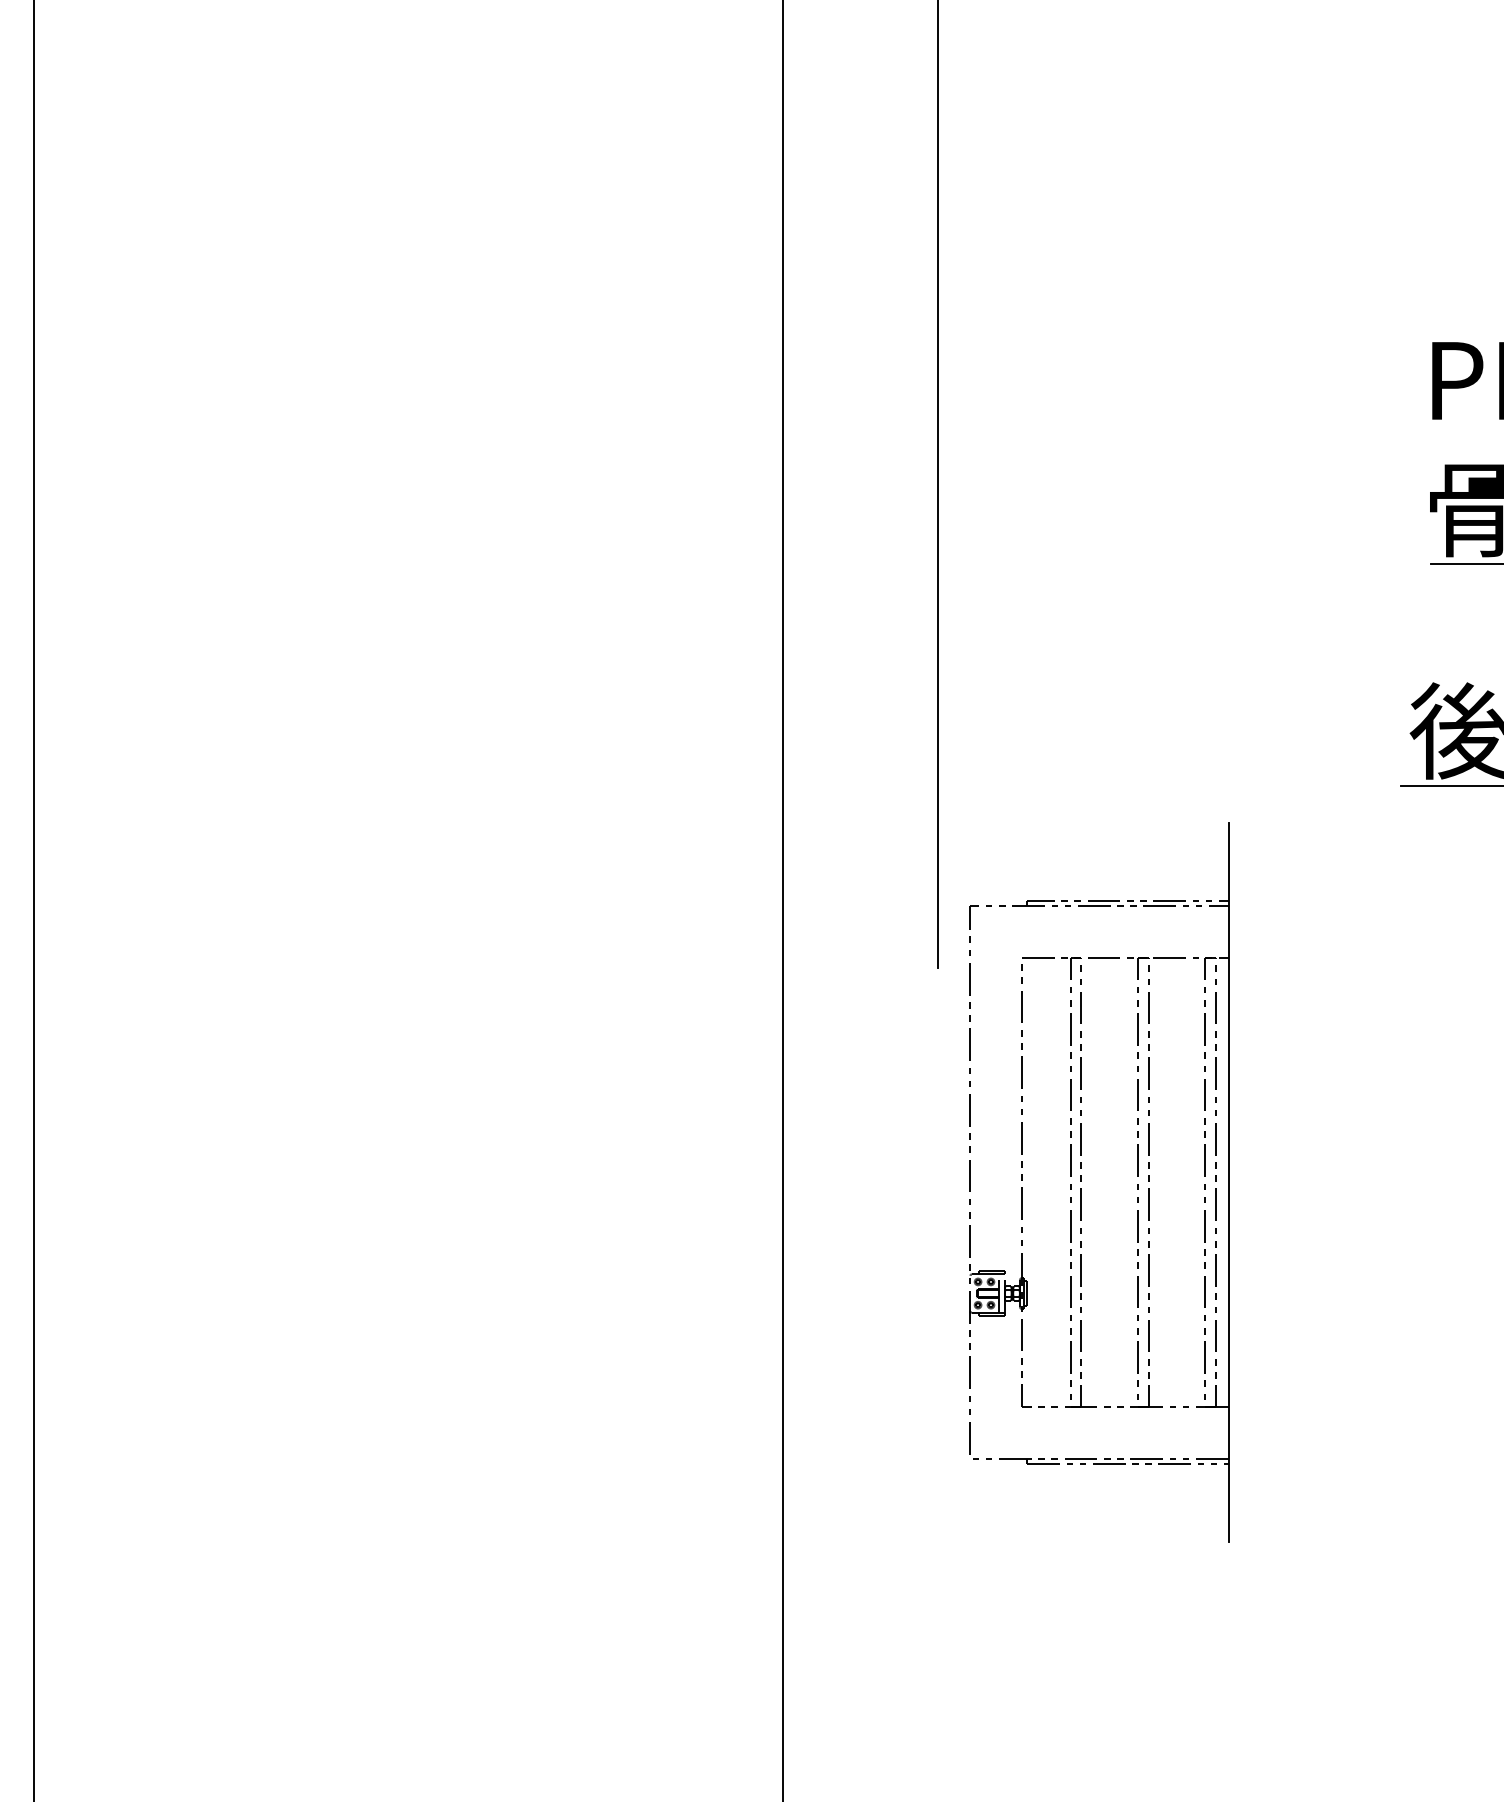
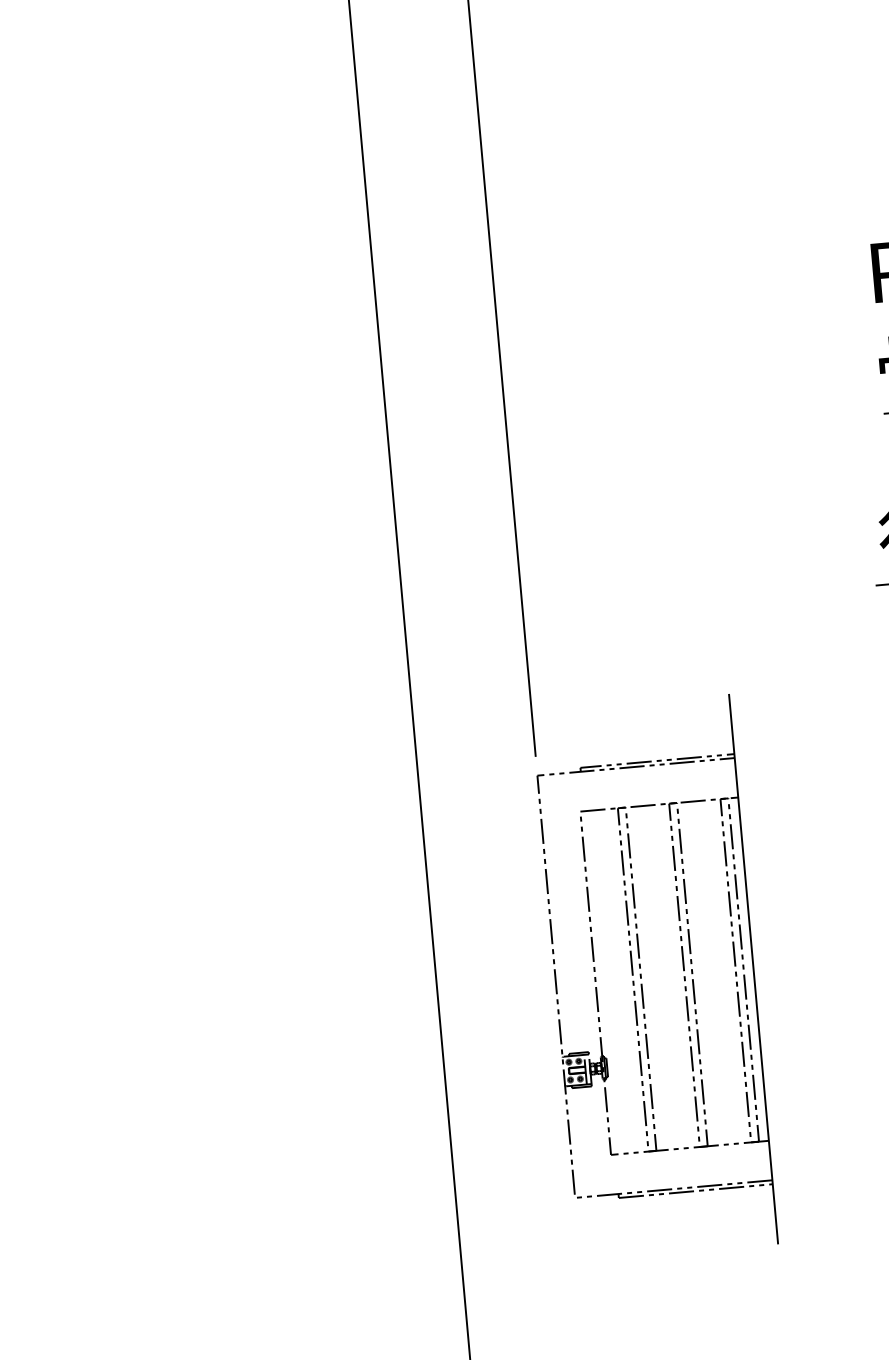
part: (1081, 1181) -> (641, 978), moved

